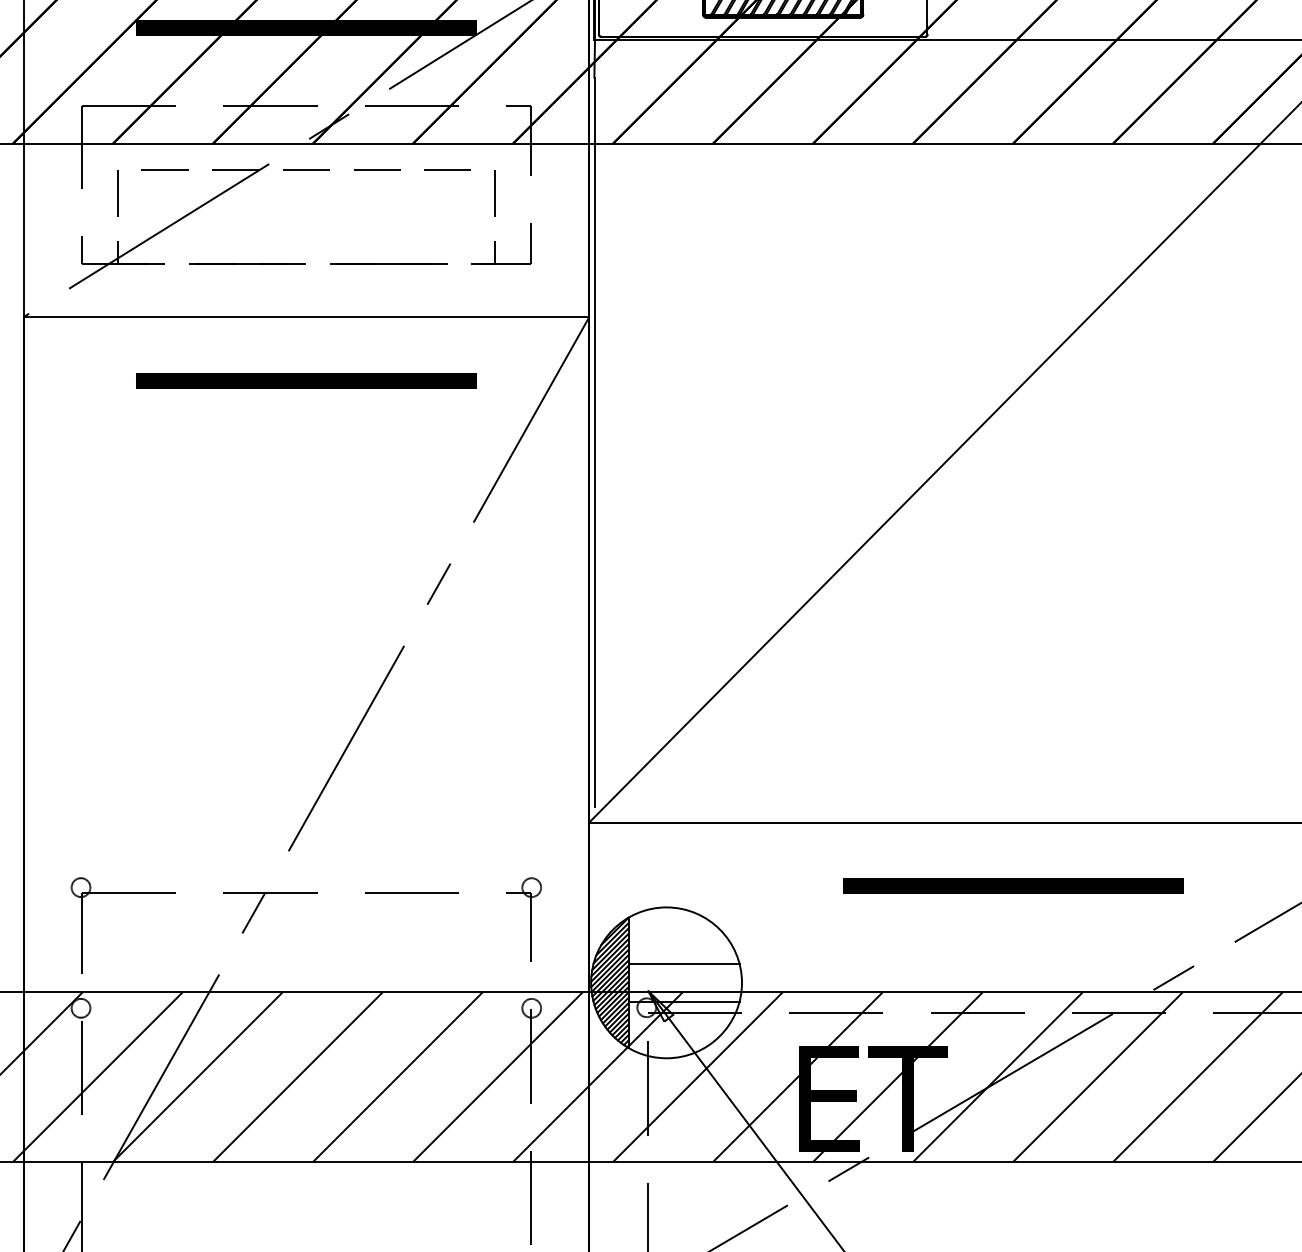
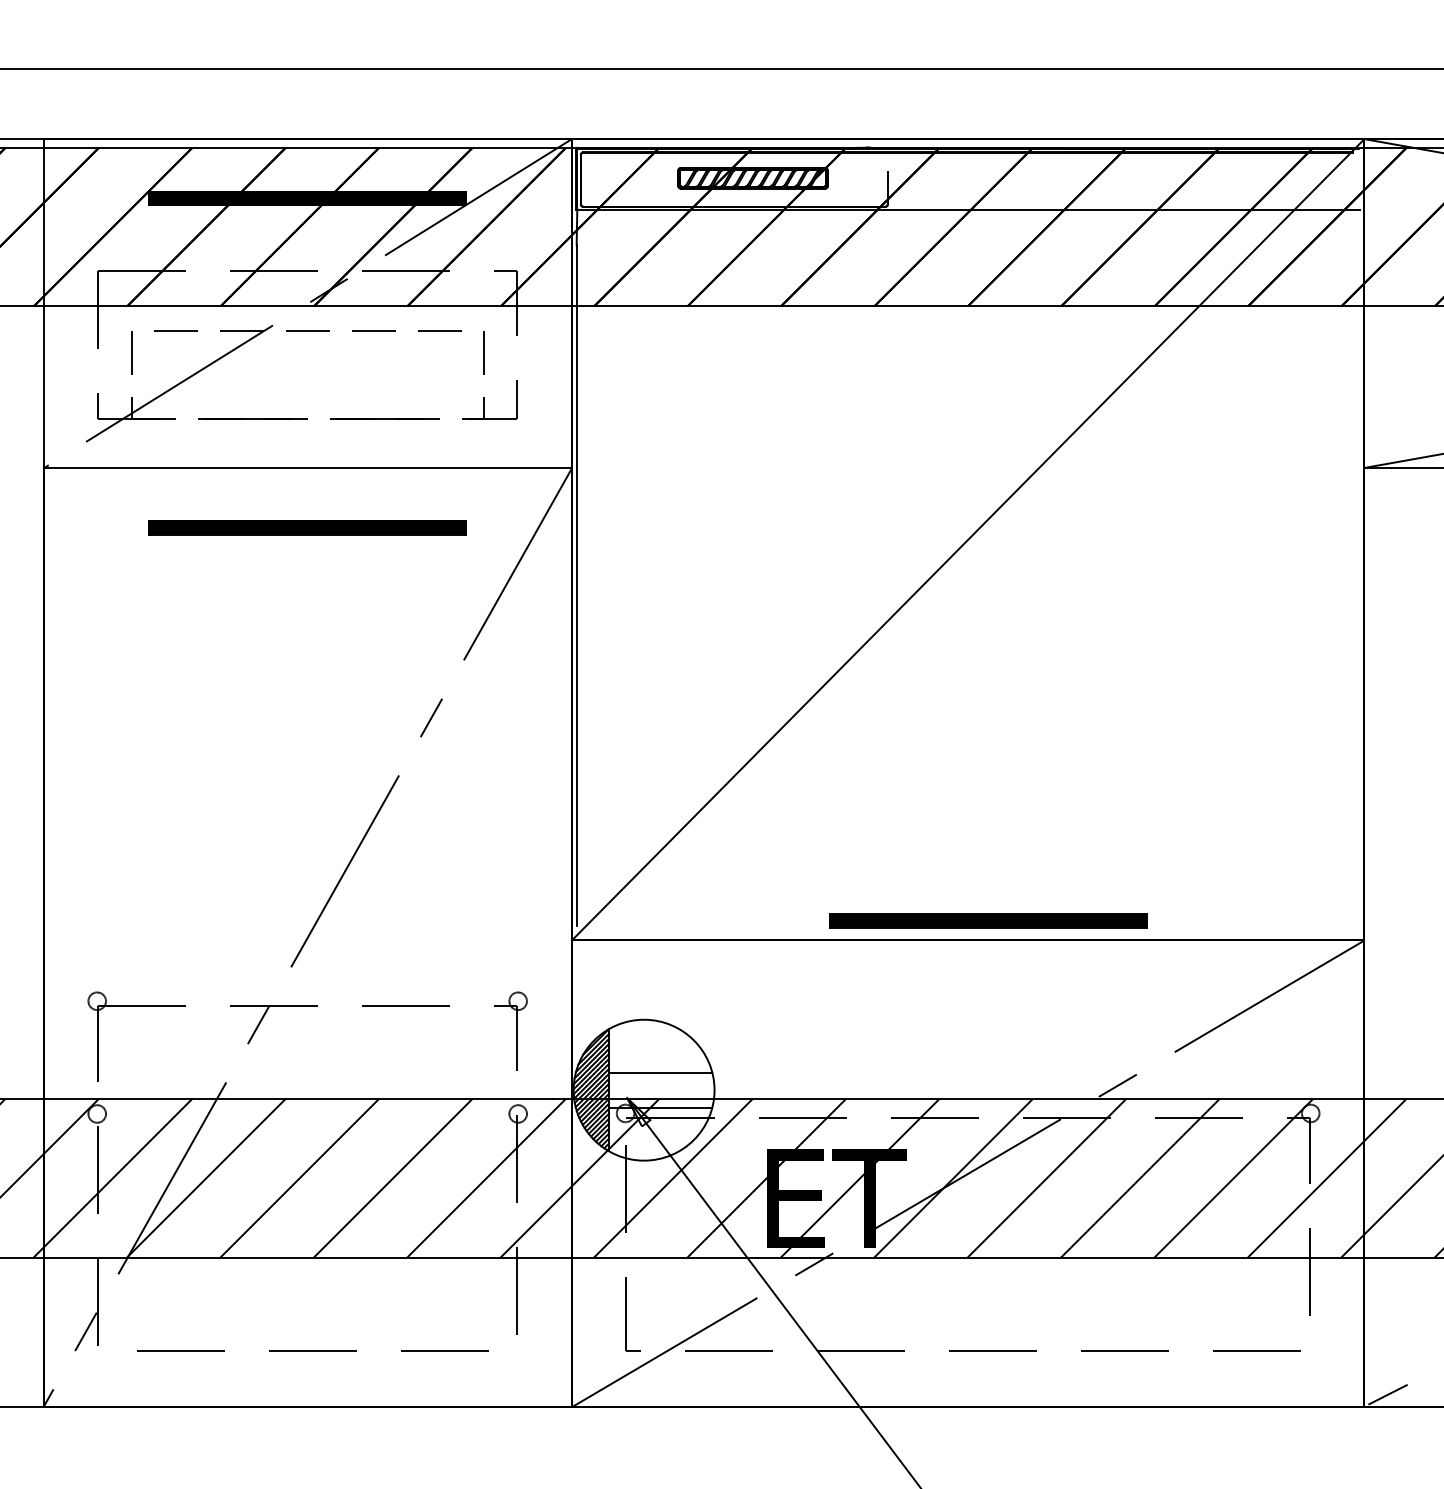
part: (1013, 885) -> (988, 920), moved

